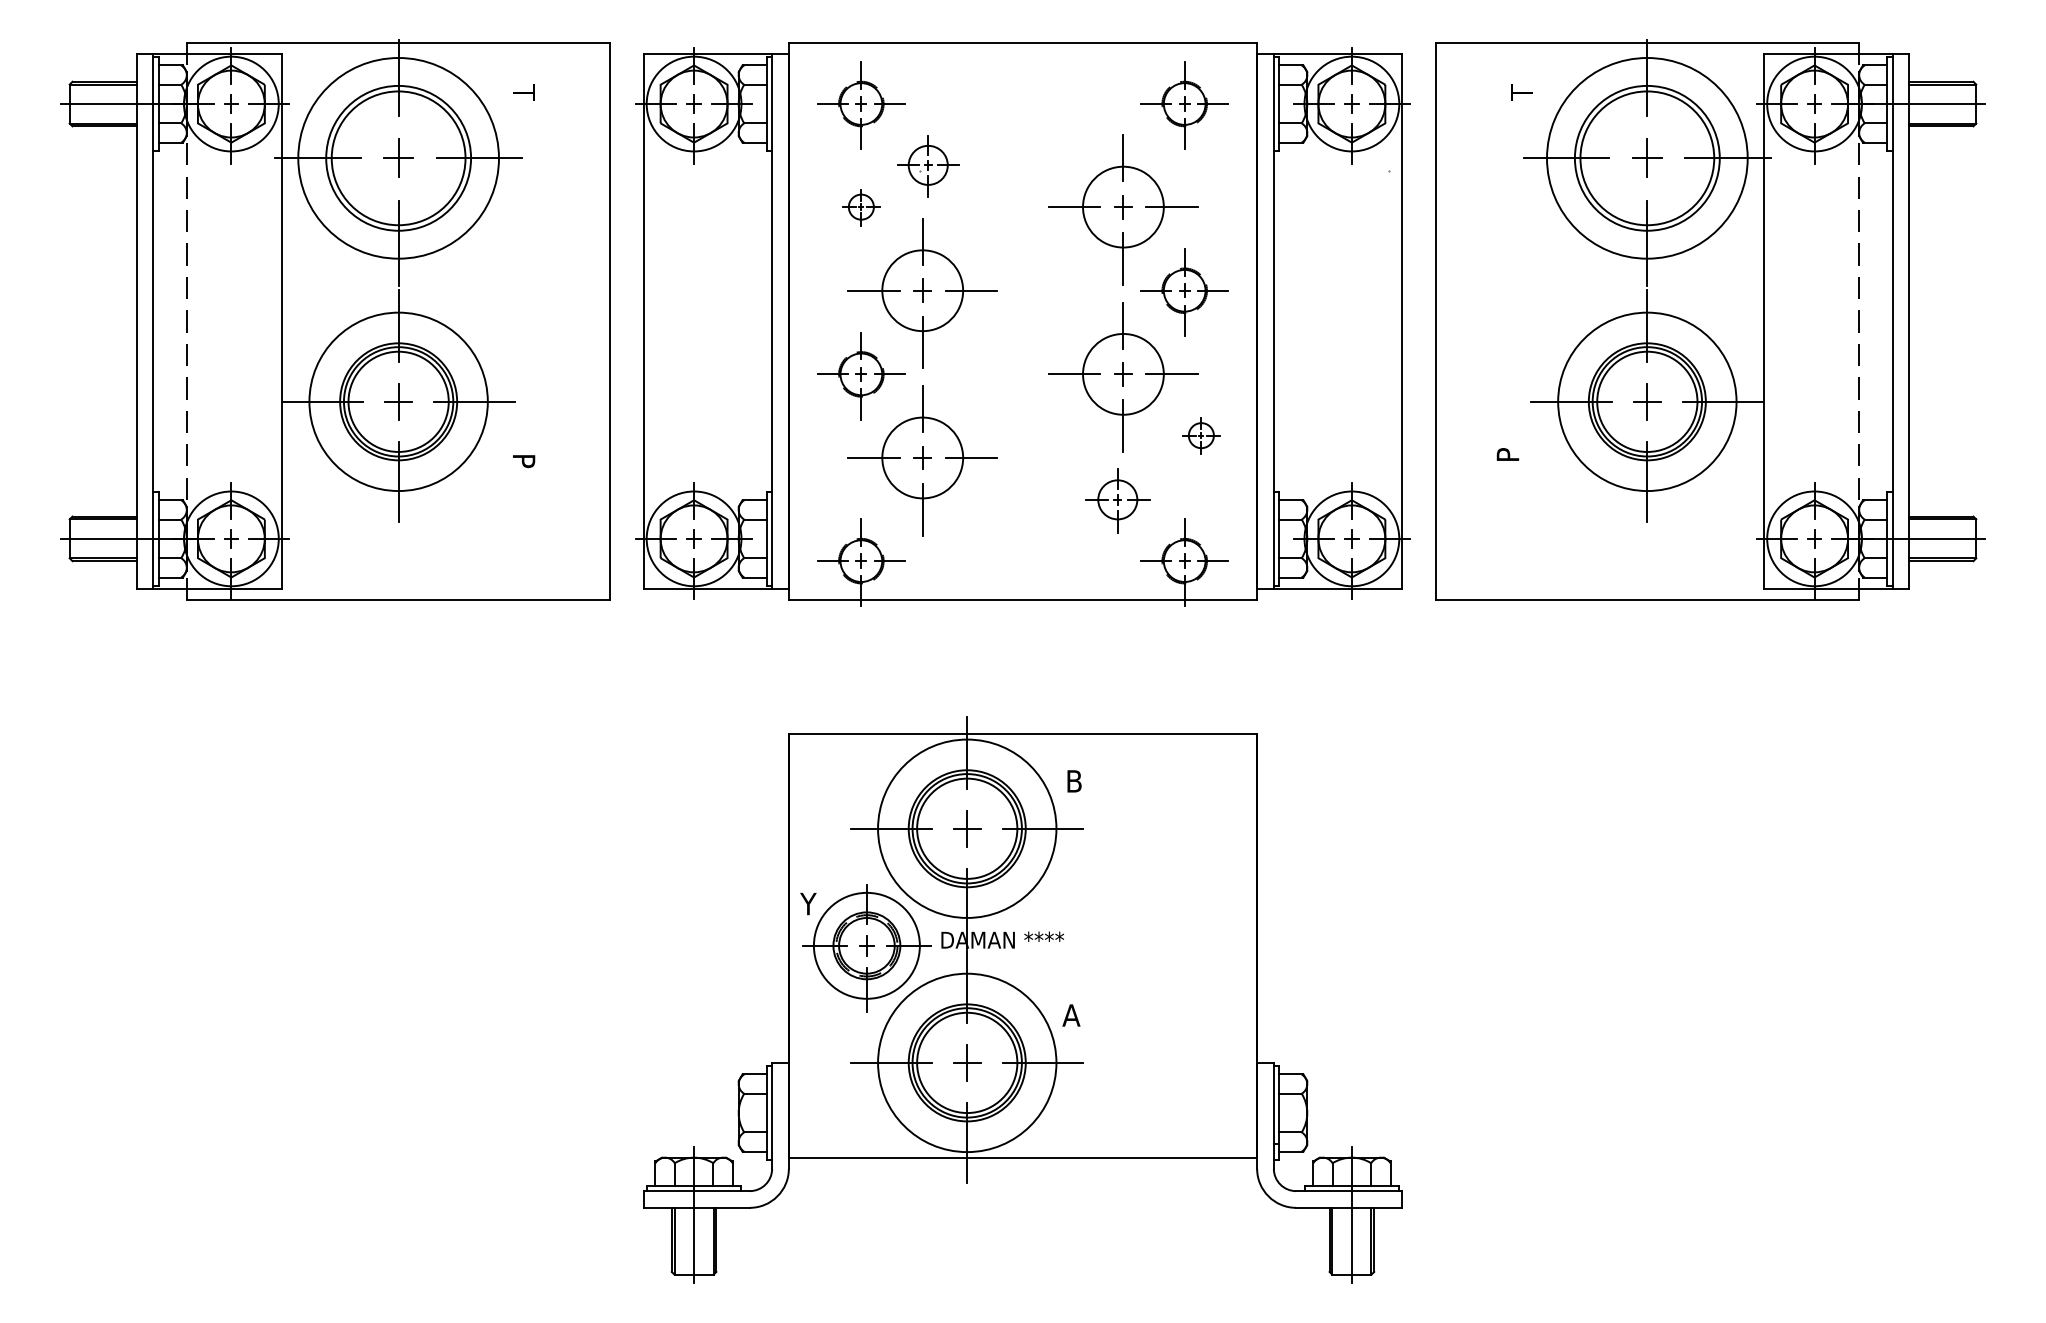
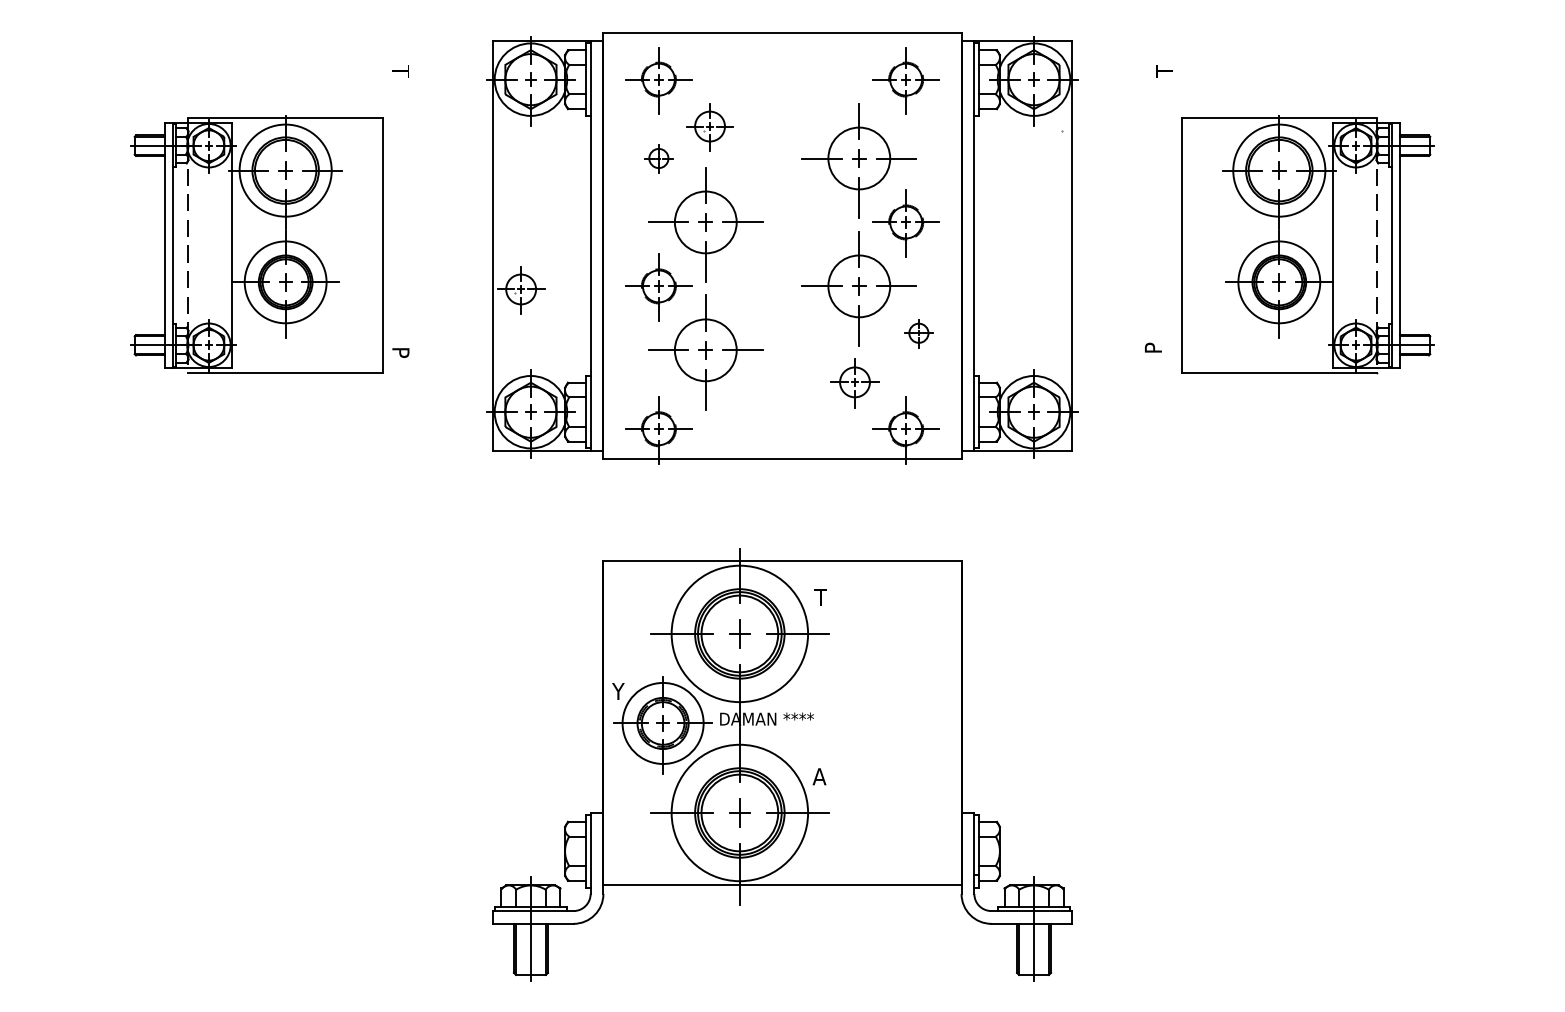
part: (335, 319) -> (256, 244), size x0.6
part: (1710, 319) -> (1308, 244), size x0.6
part: (681, 379) -> (521, 290), added
text: (1073, 781) -> (821, 597), B -> T

